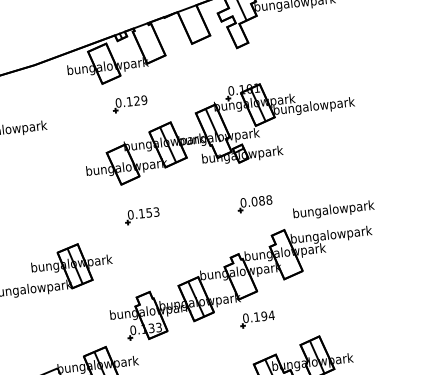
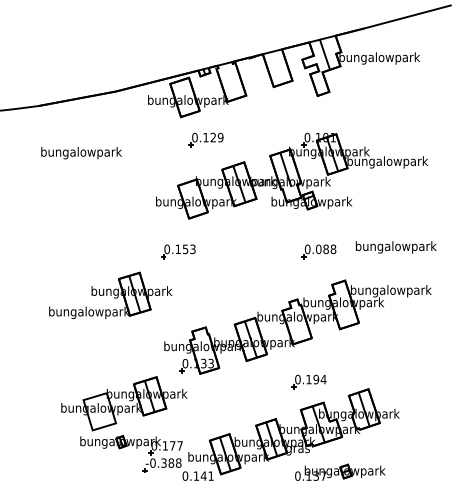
text: (333, 210) -> (395, 247), moved
part: (142, 215) -> (178, 251), moved
part: (256, 319) -> (308, 381), moved

